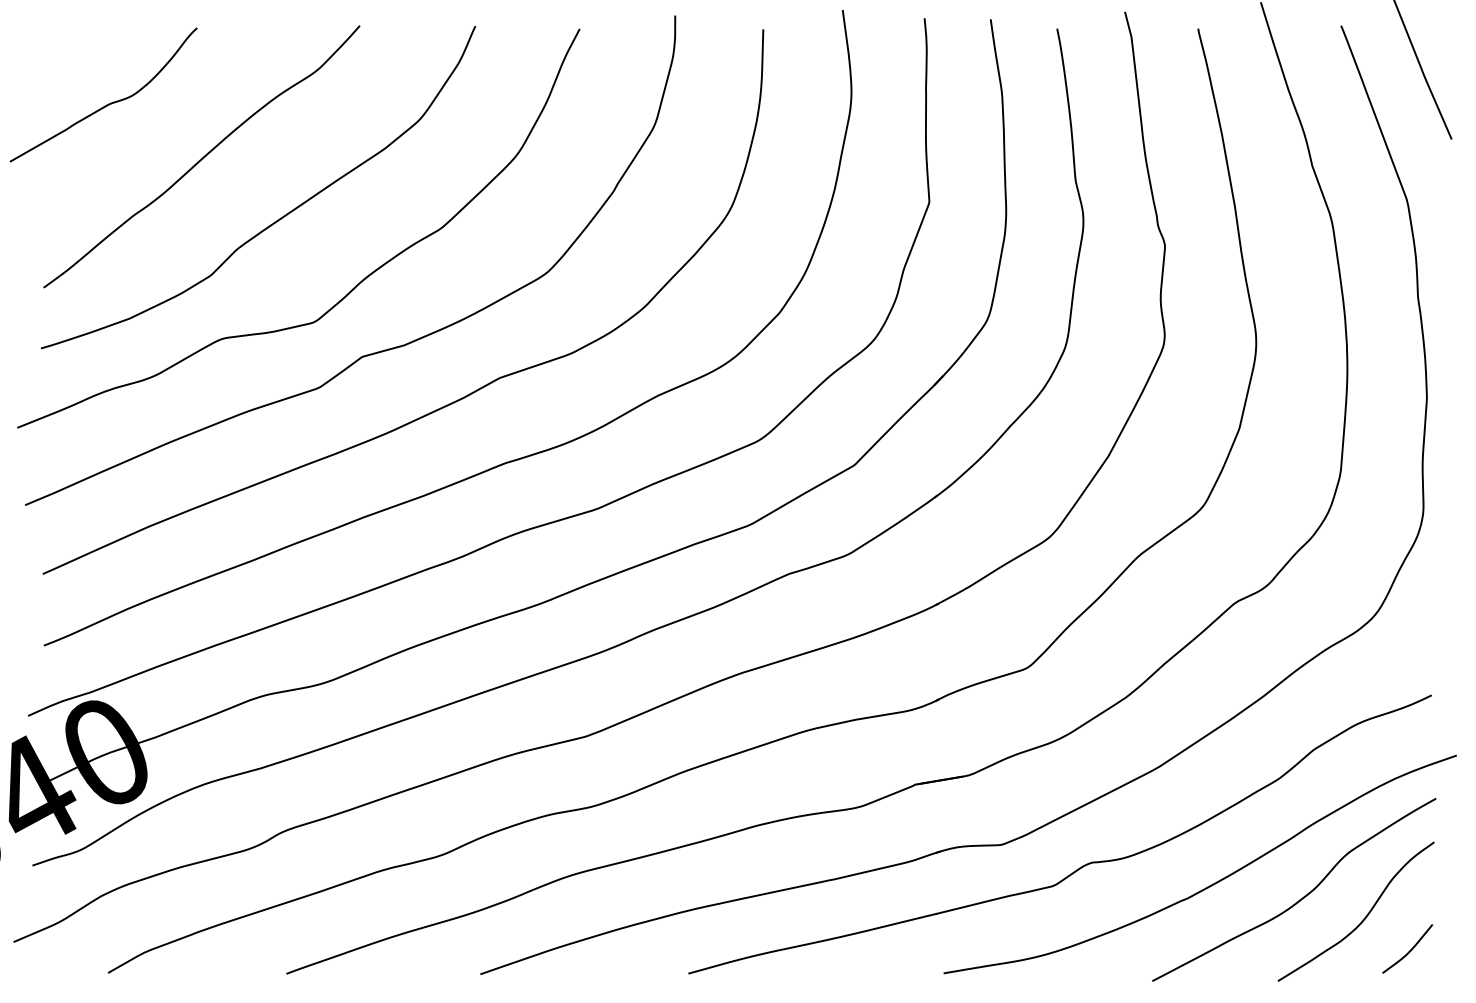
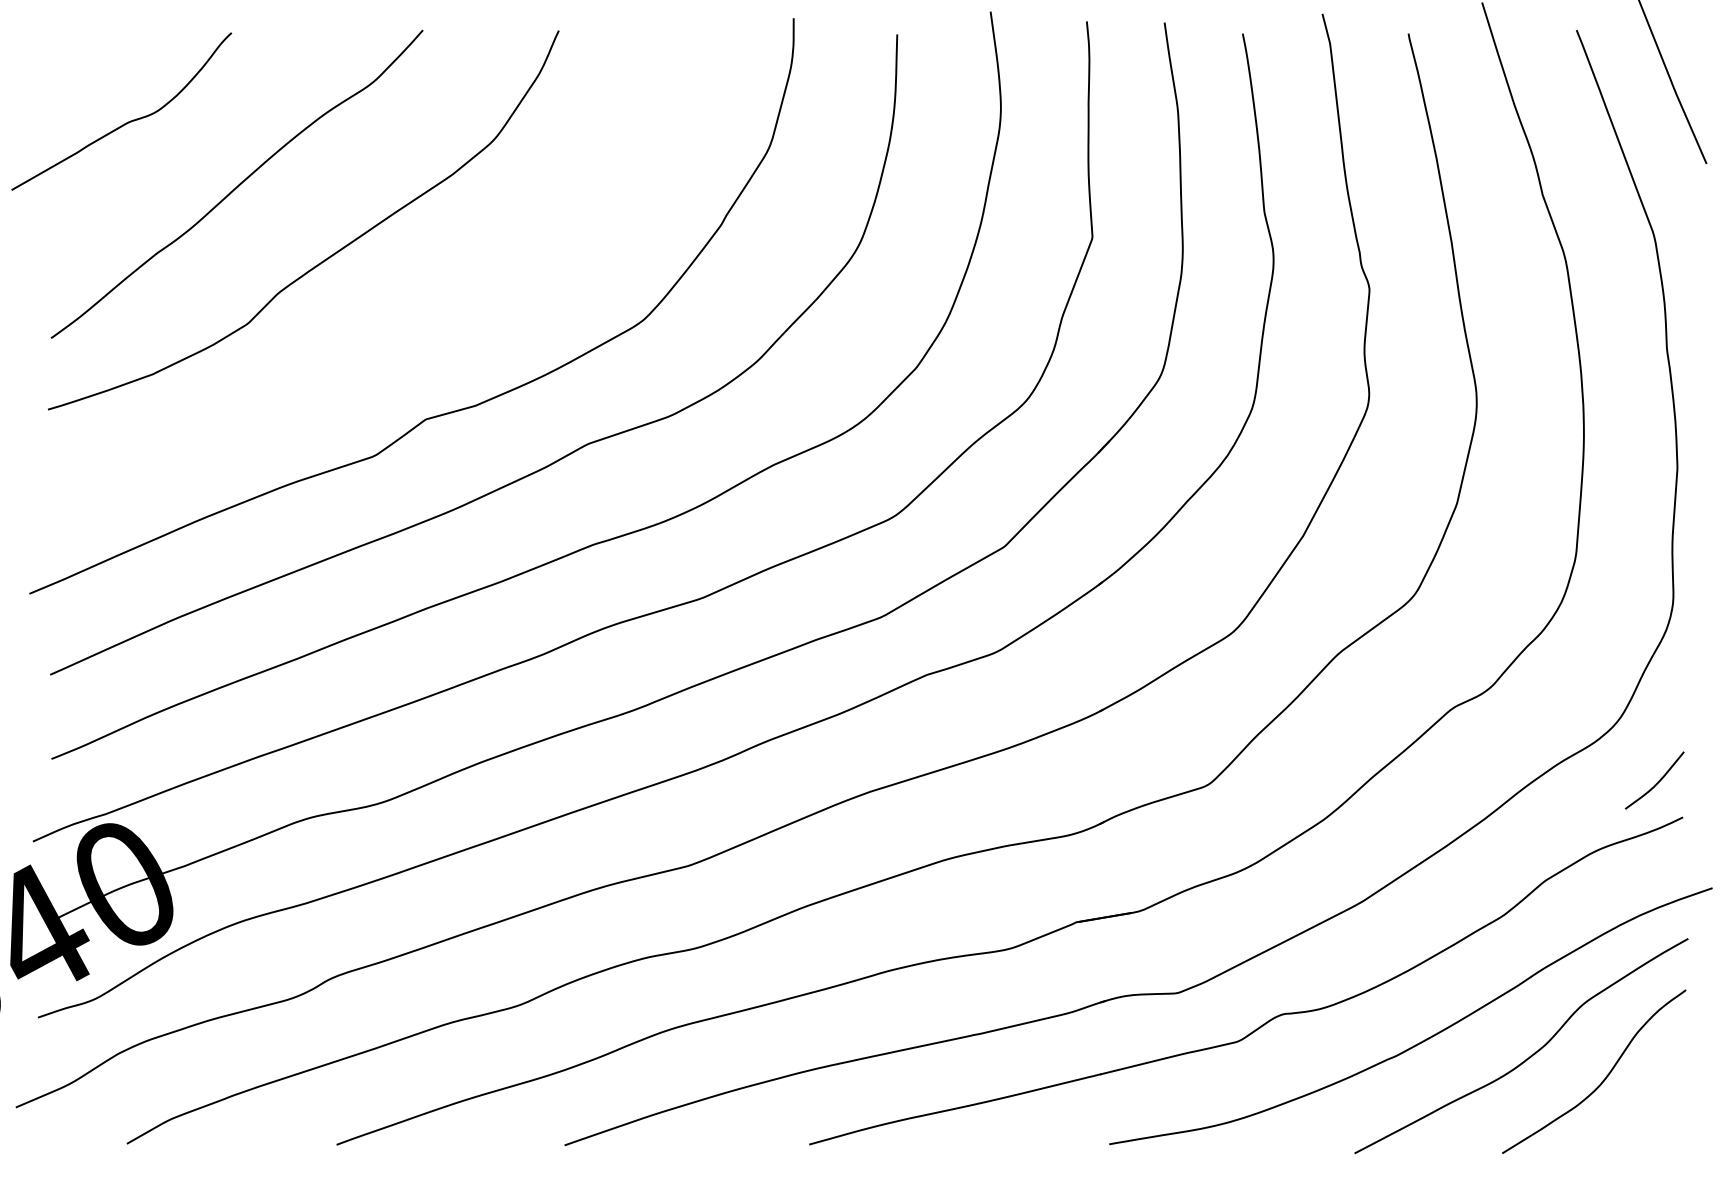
curve: (356, 285) -> (418, 335), removed
curve: (1409, 950) -> (1657, 782), moved

